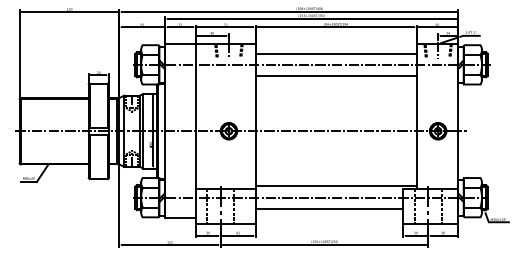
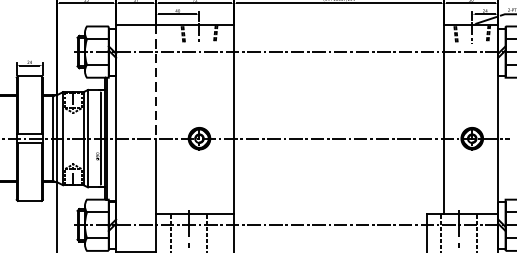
line: (335, 53) -> (338, 37), removed
line: (335, 76) -> (338, 67), removed
line: (195, 87) -> (155, 81), solid -> dashed
line: (335, 186) -> (338, 210), removed
line: (329, 208) -> (330, 239), removed

